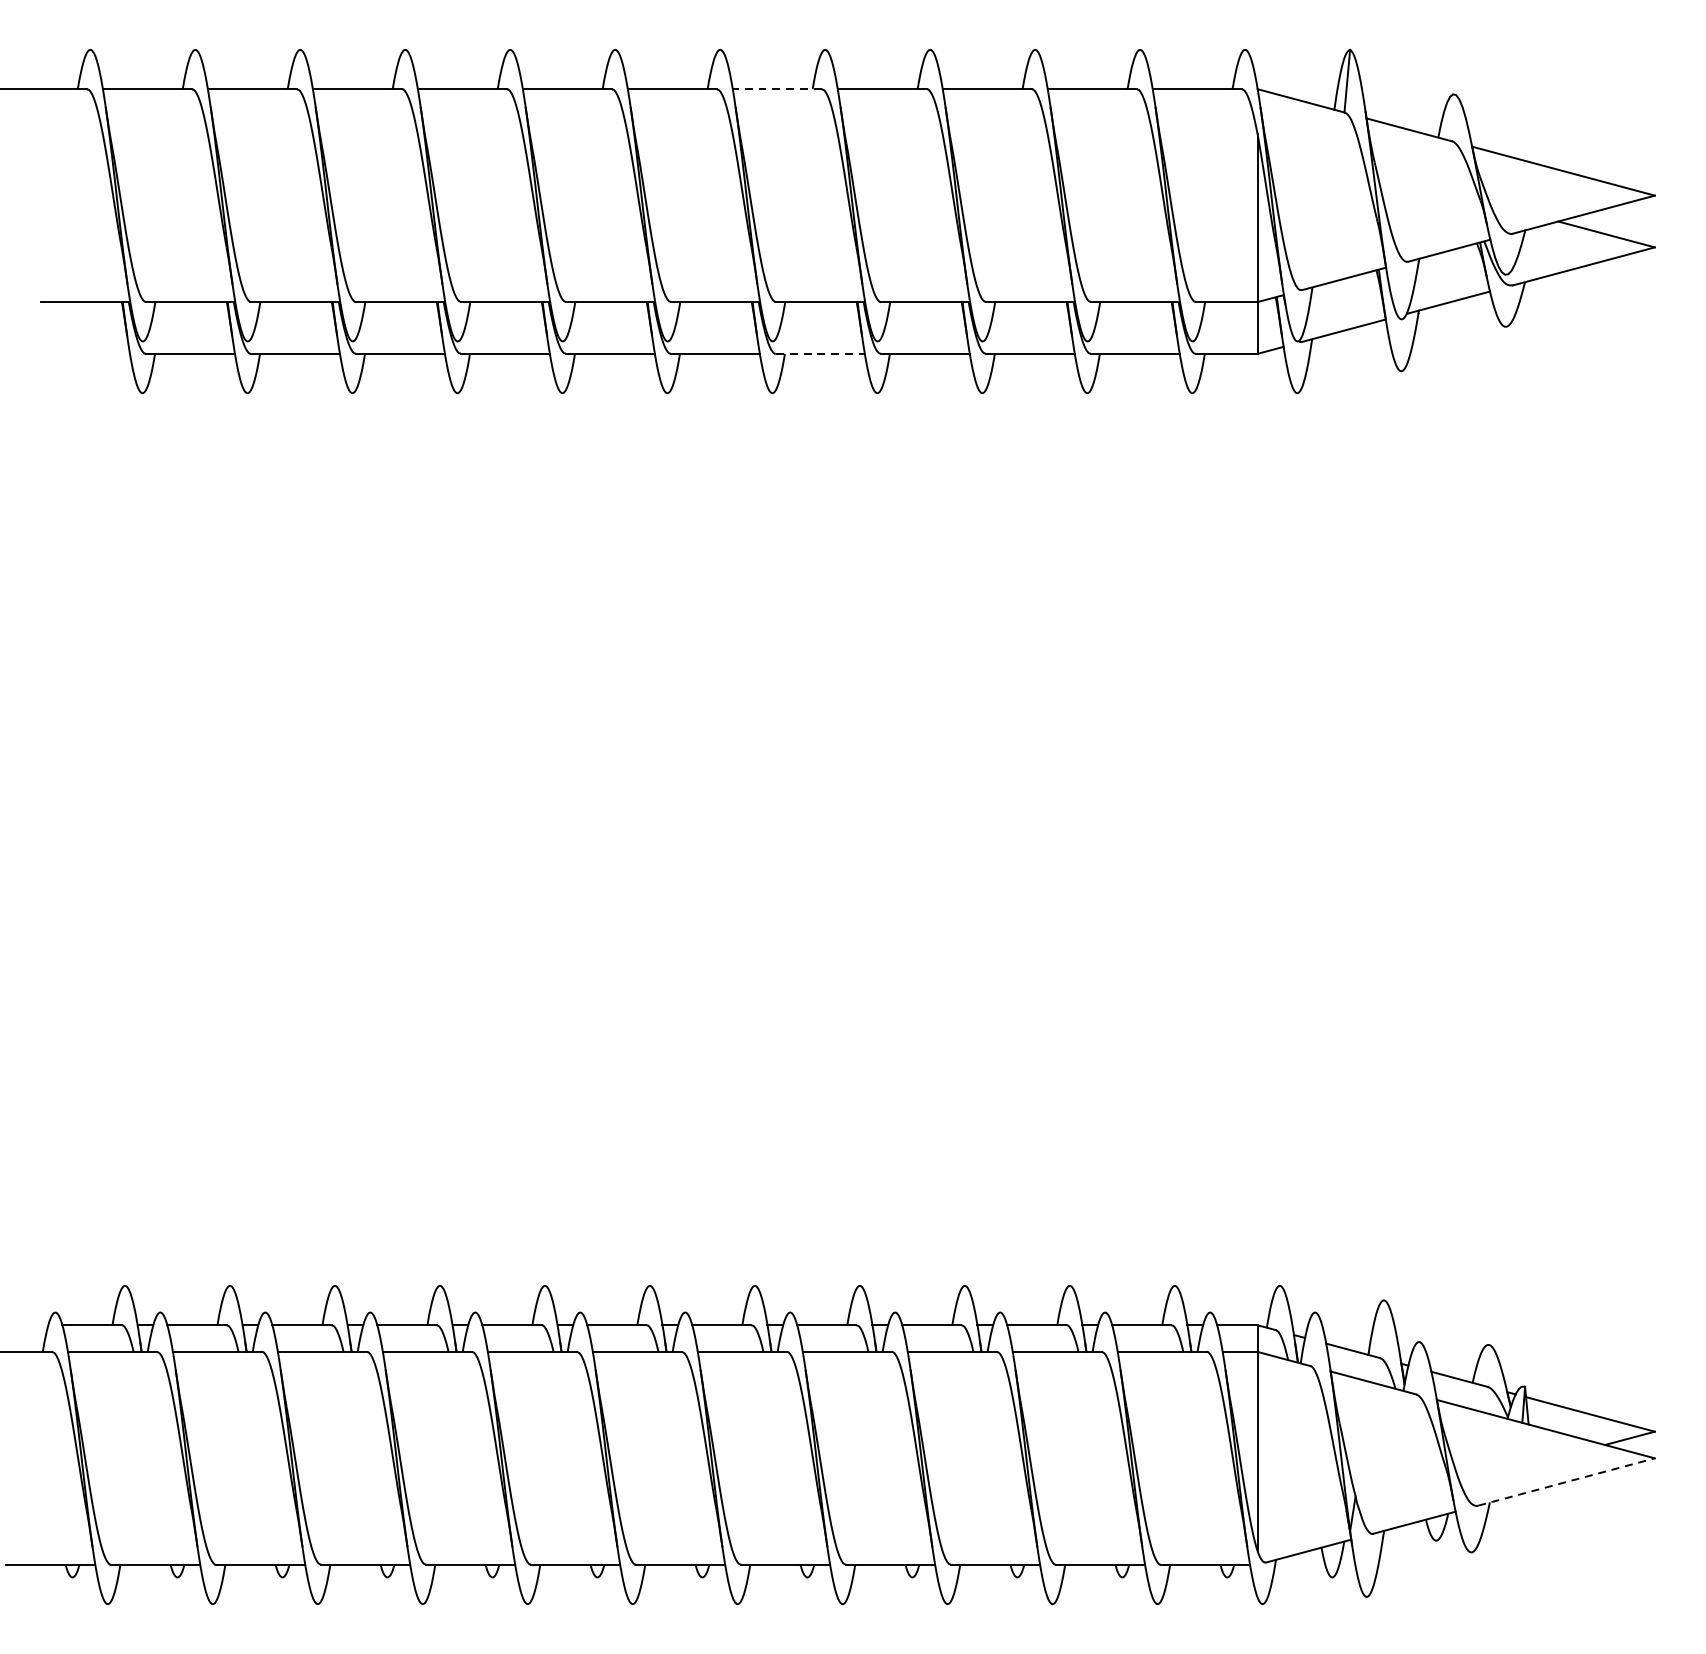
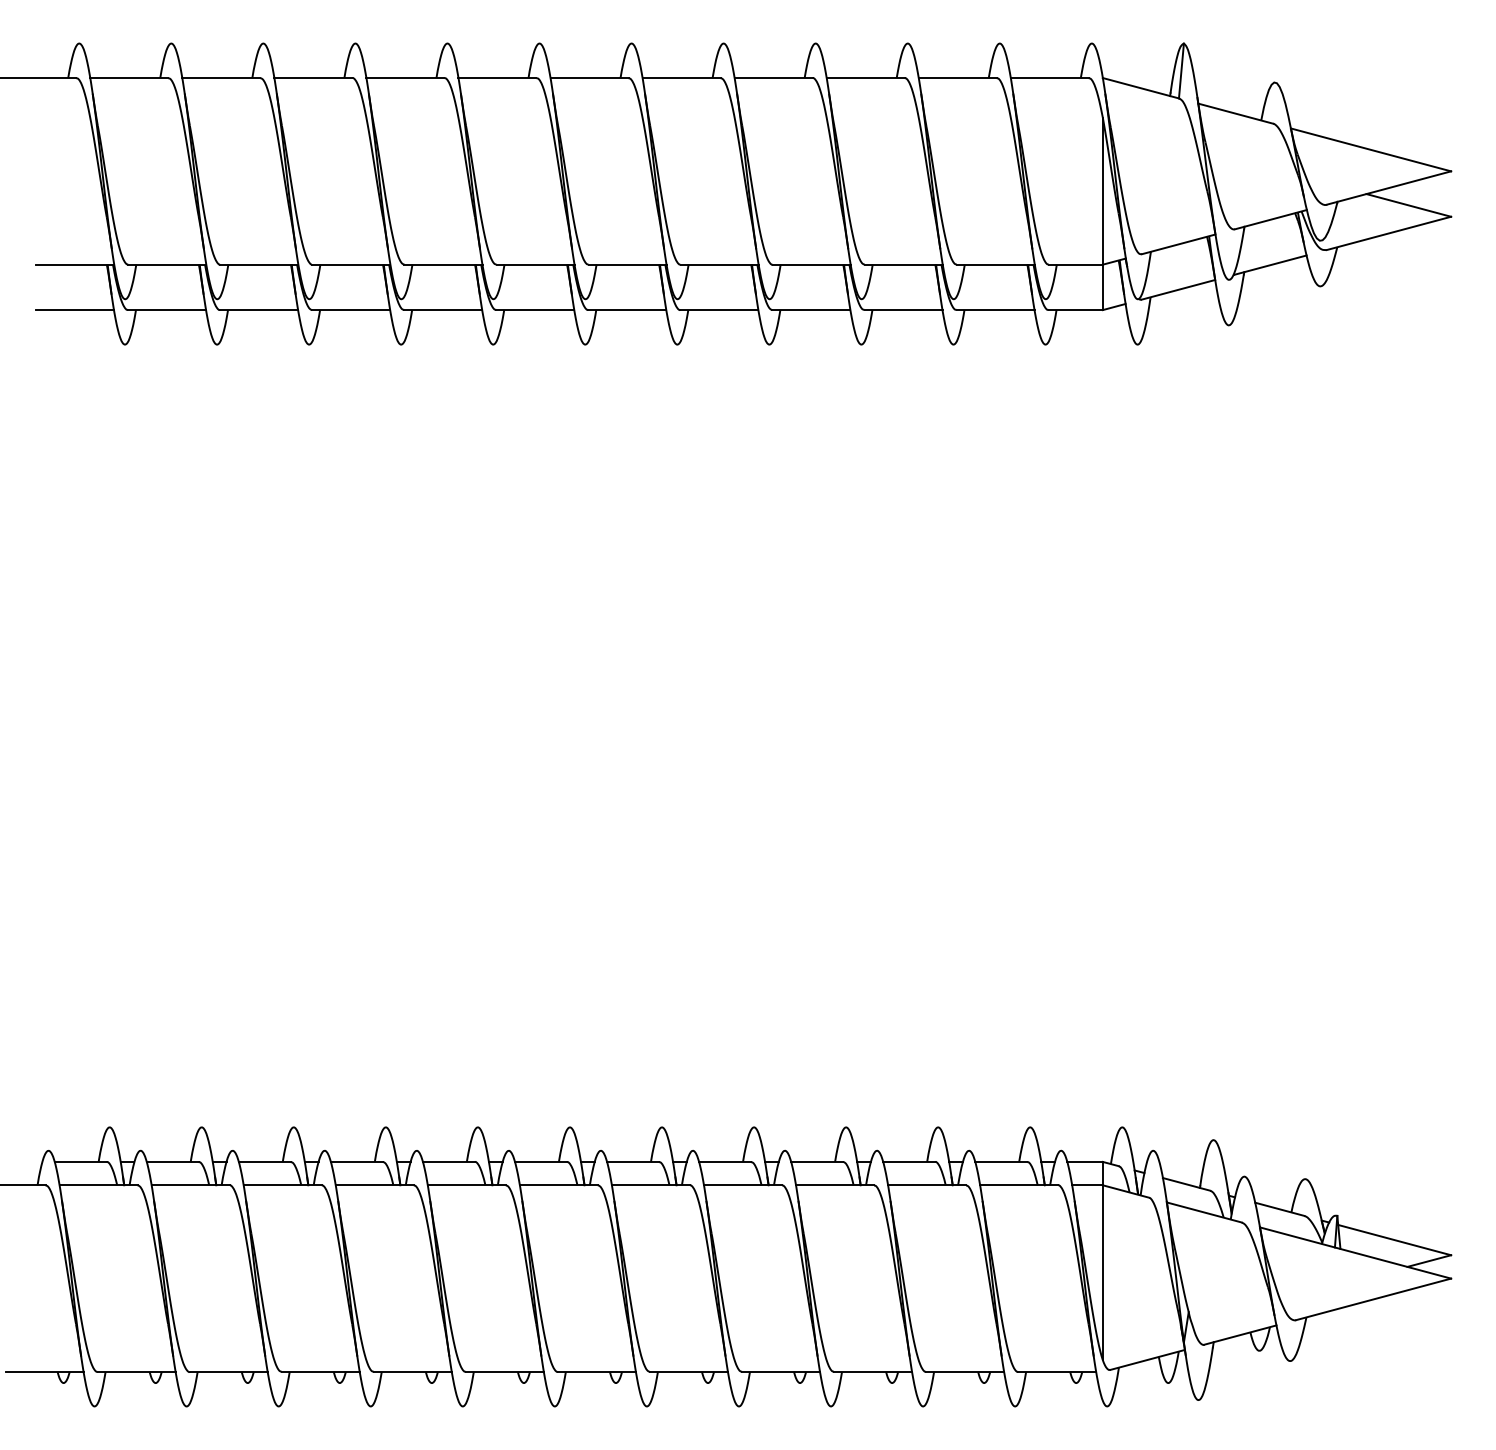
line: (777, 89) -> (681, 78), dashed -> solid
line: (86, 354) -> (75, 310), added
line: (820, 354) -> (719, 310), dashed -> solid
line: (1567, 1482) -> (1374, 1299), dashed -> solid

